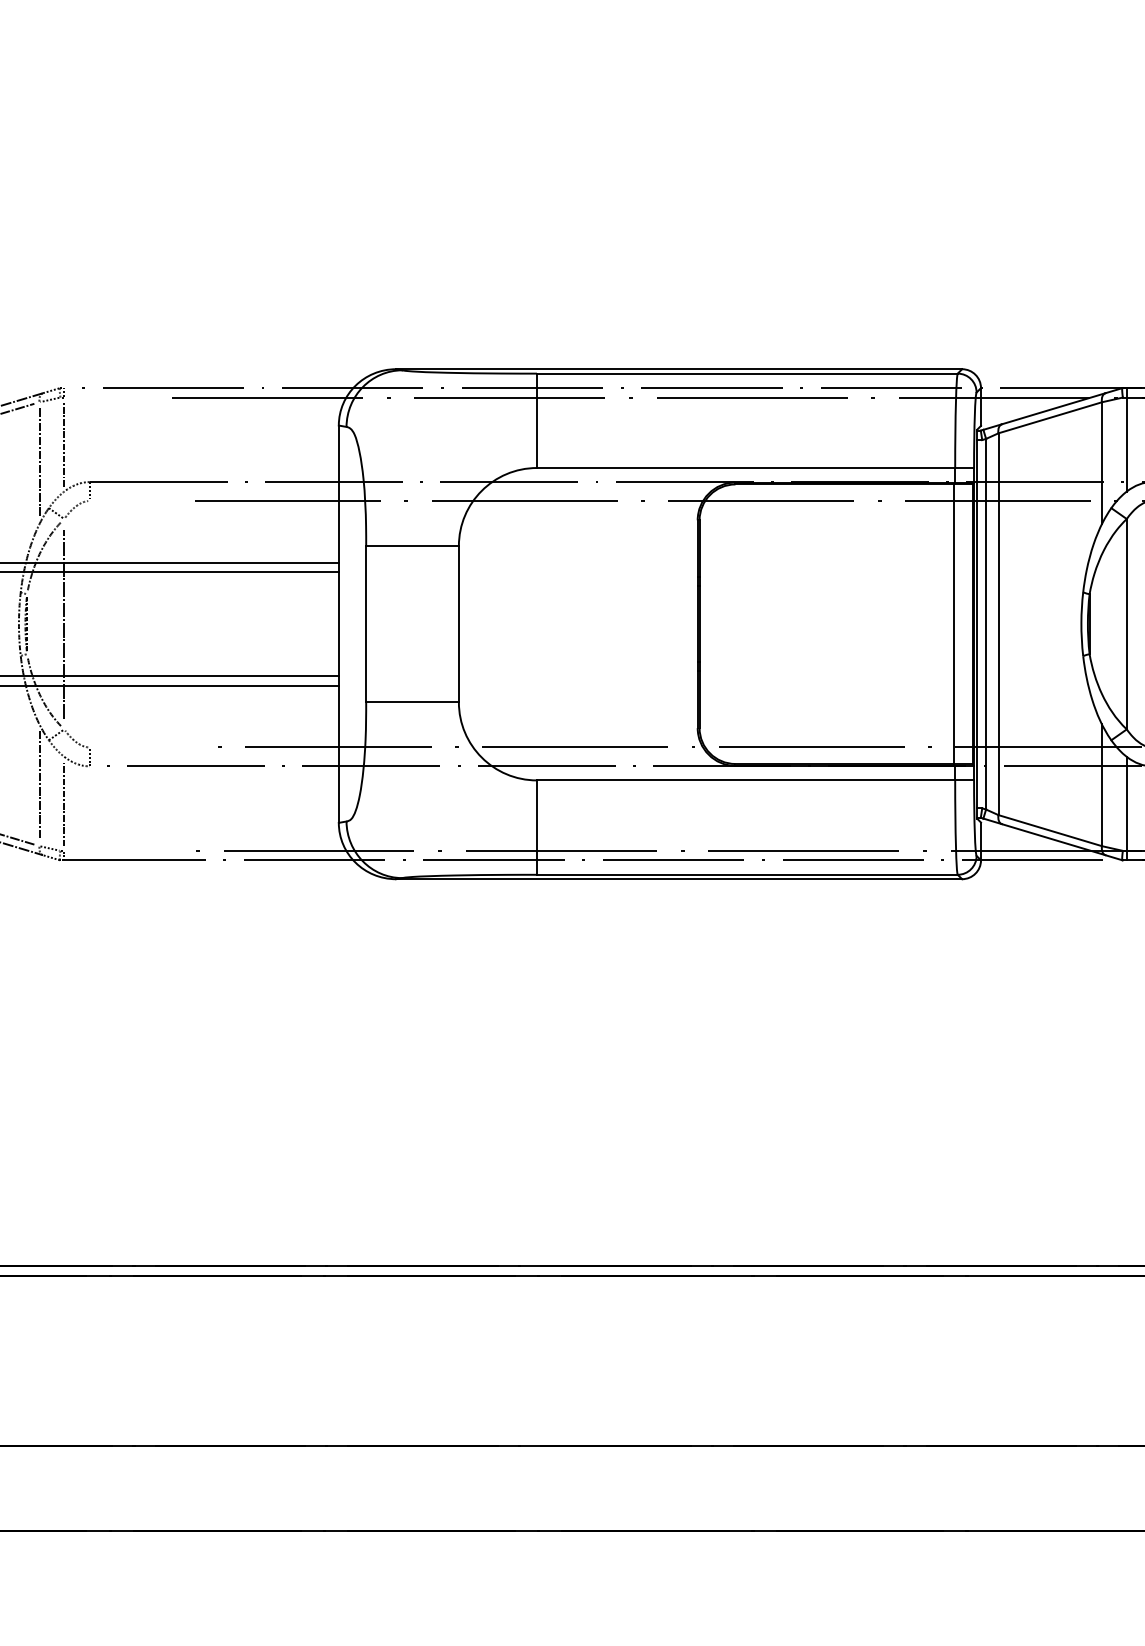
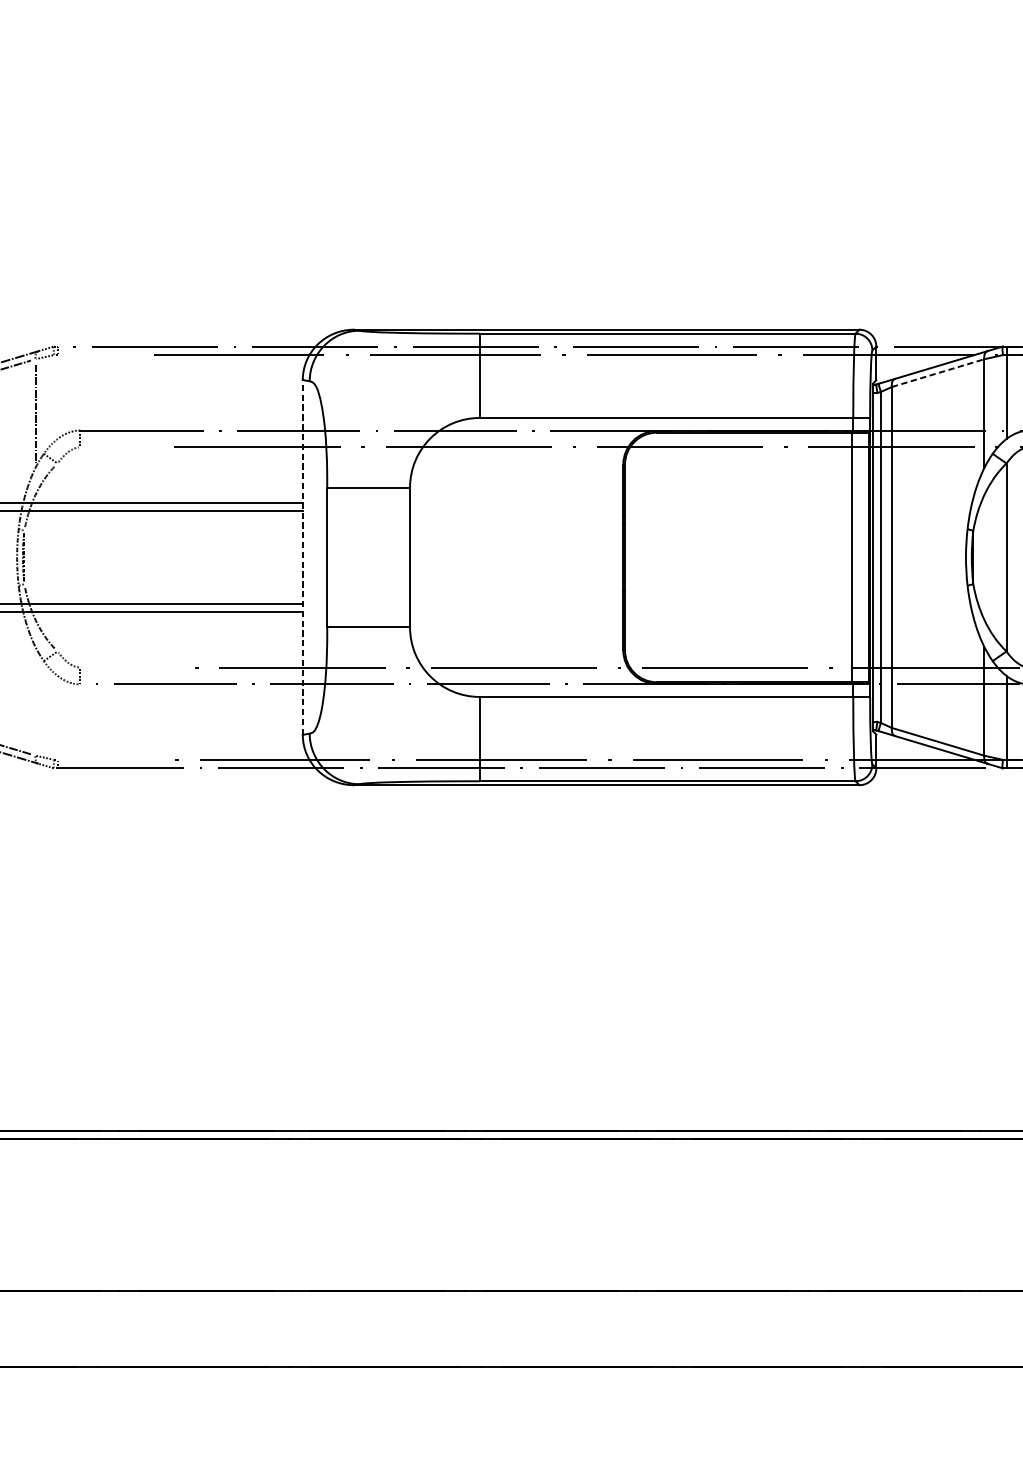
line: (1050, 417) -> (938, 372), solid -> dashed
line: (64, 444) -> (57, 396), removed
line: (64, 623) -> (57, 556), removed
line: (338, 624) -> (302, 557), solid -> dashed
line: (39, 785) -> (35, 701), removed
line: (64, 803) -> (57, 717), removed

